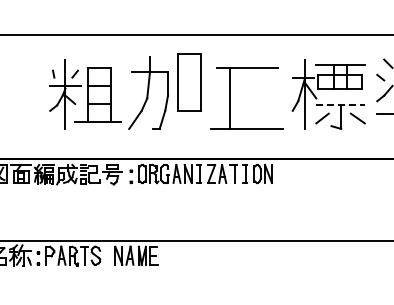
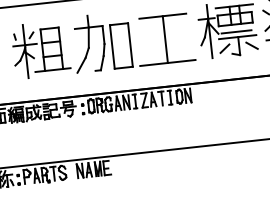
part: (189, 82) -> (121, 45), moved
line: (230, 97) -> (165, 38), moved
line: (339, 98) -> (236, 31), added
line: (341, 105) -> (238, 37), dashed -> solid

